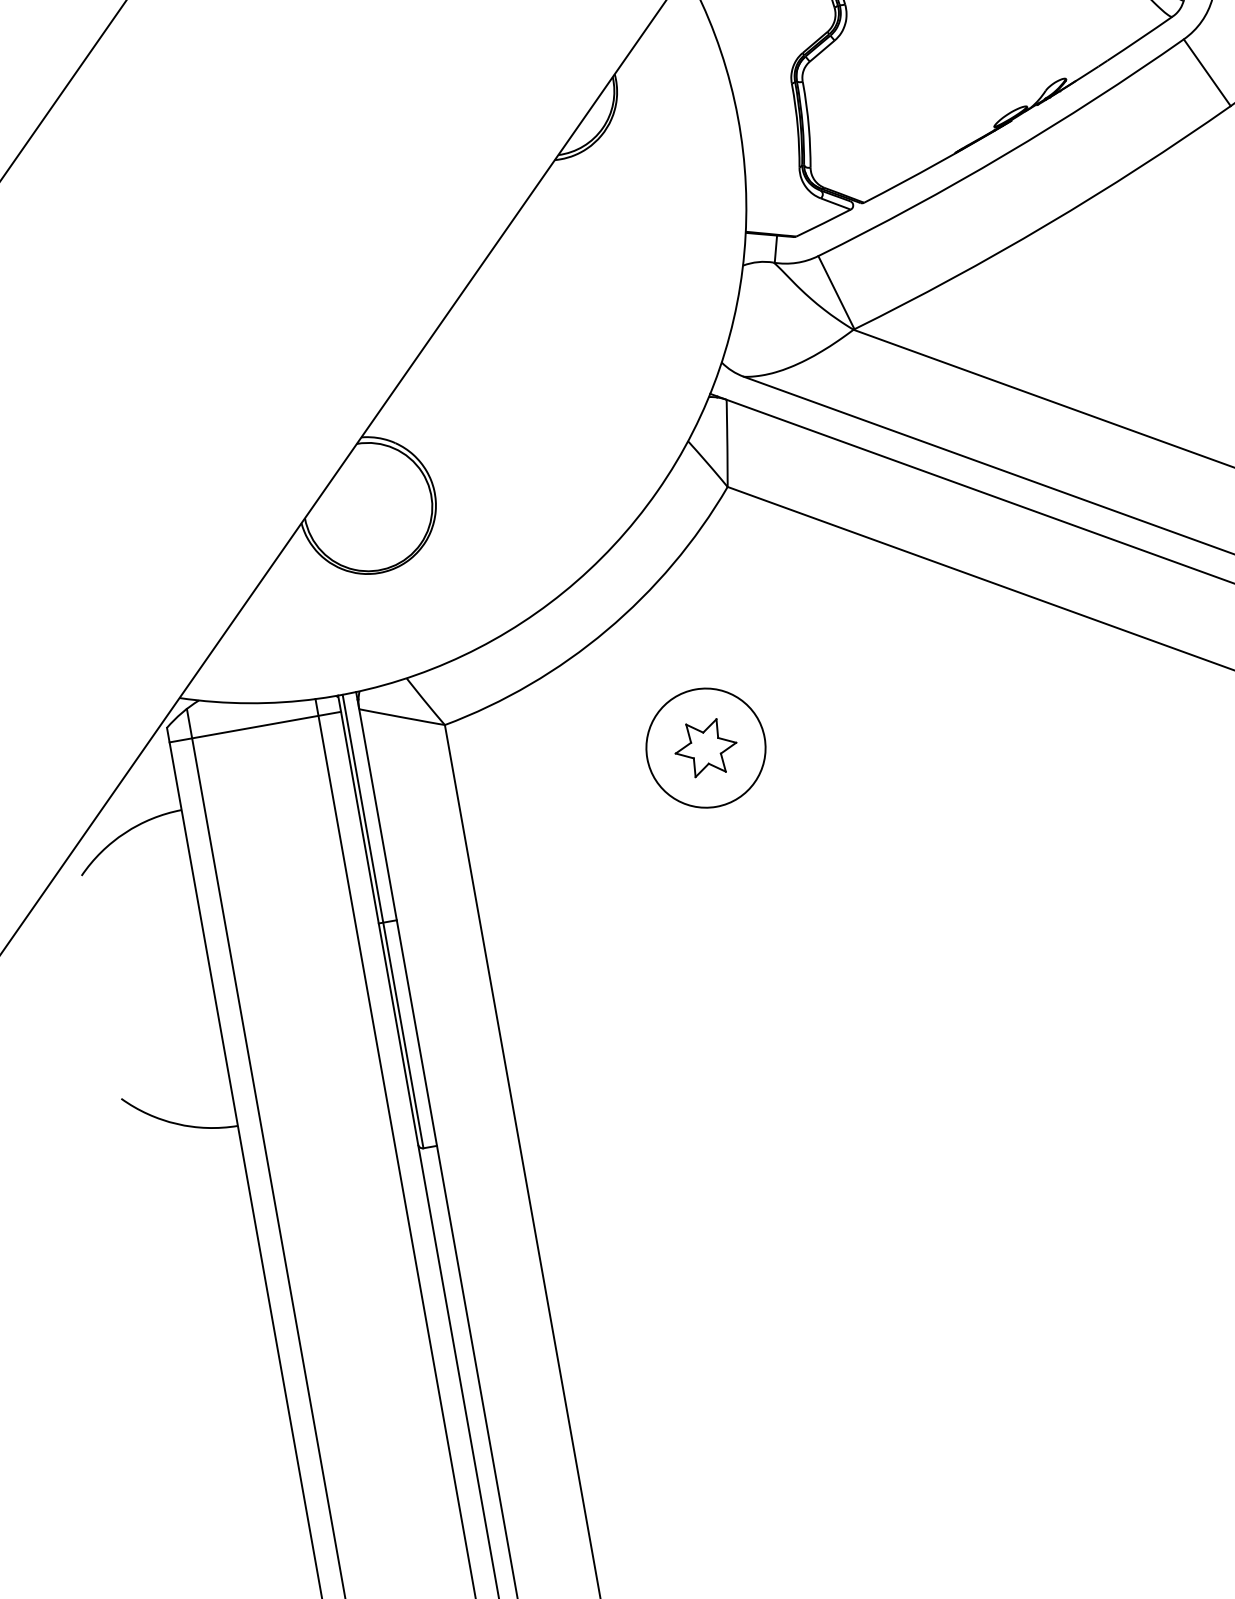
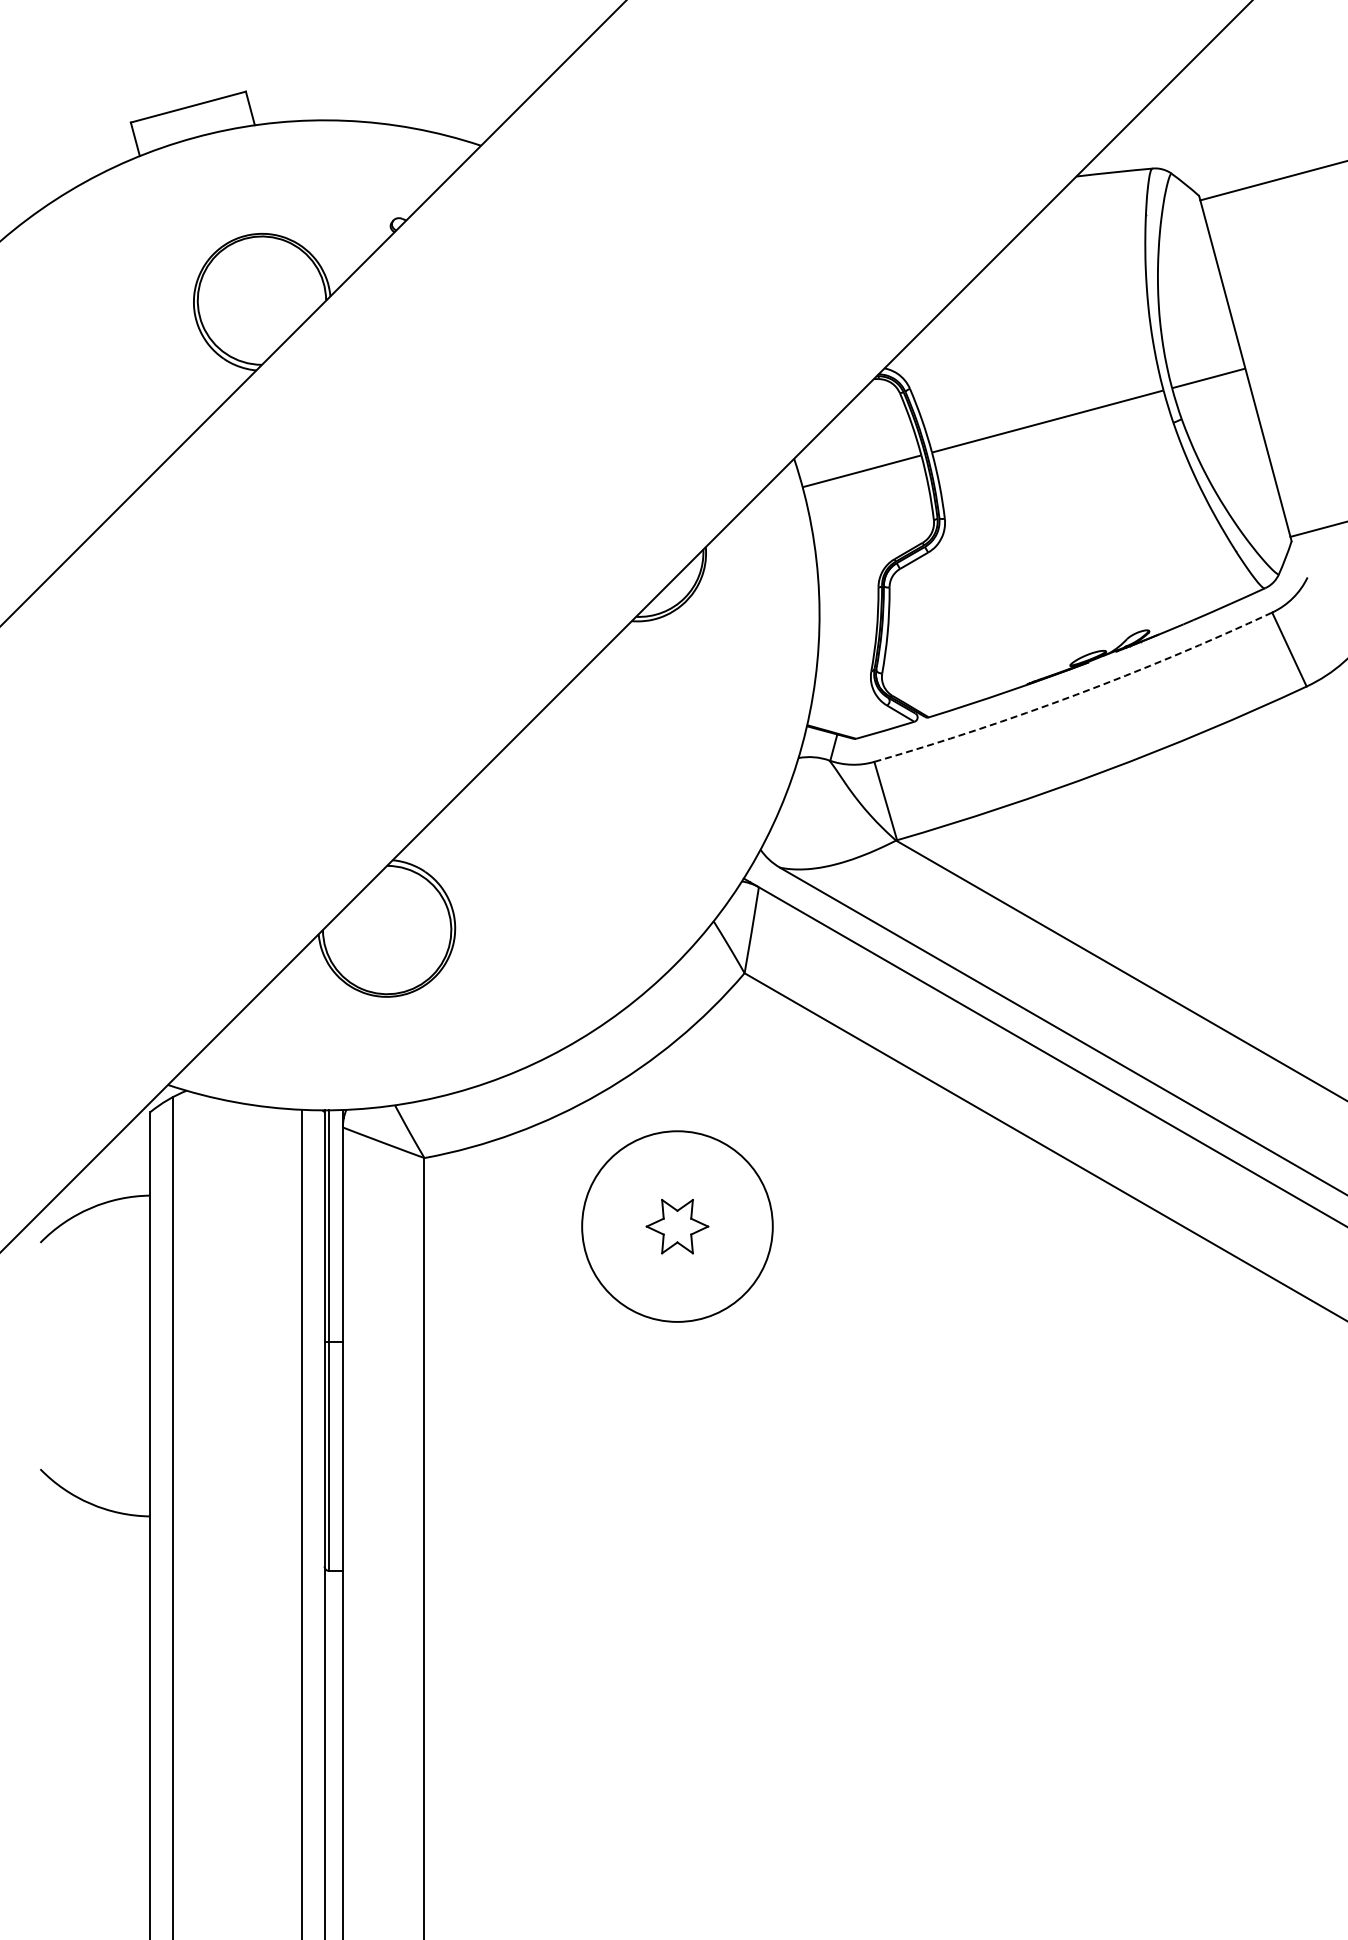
arc: (1005, 154) -> (1076, 694), solid -> dashed
line: (255, 726) -> (237, 1126), removed
circle: (706, 748) -> (677, 1226), size x1.6

